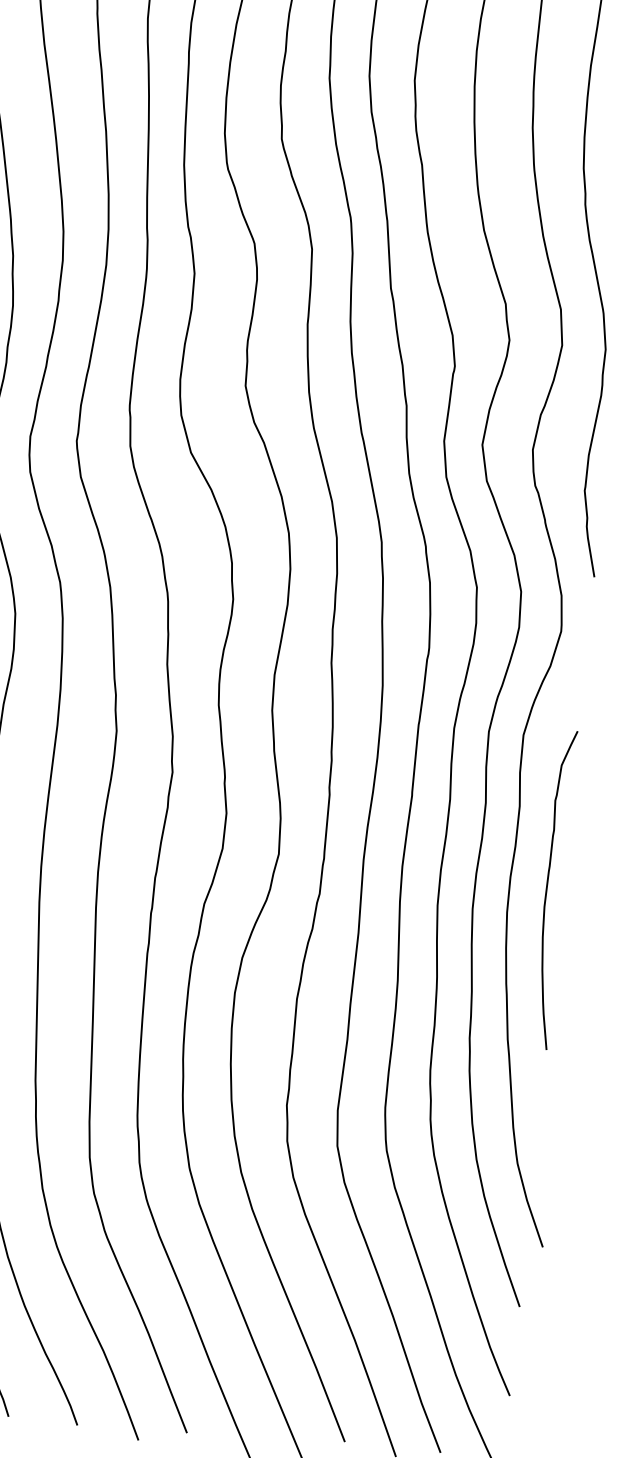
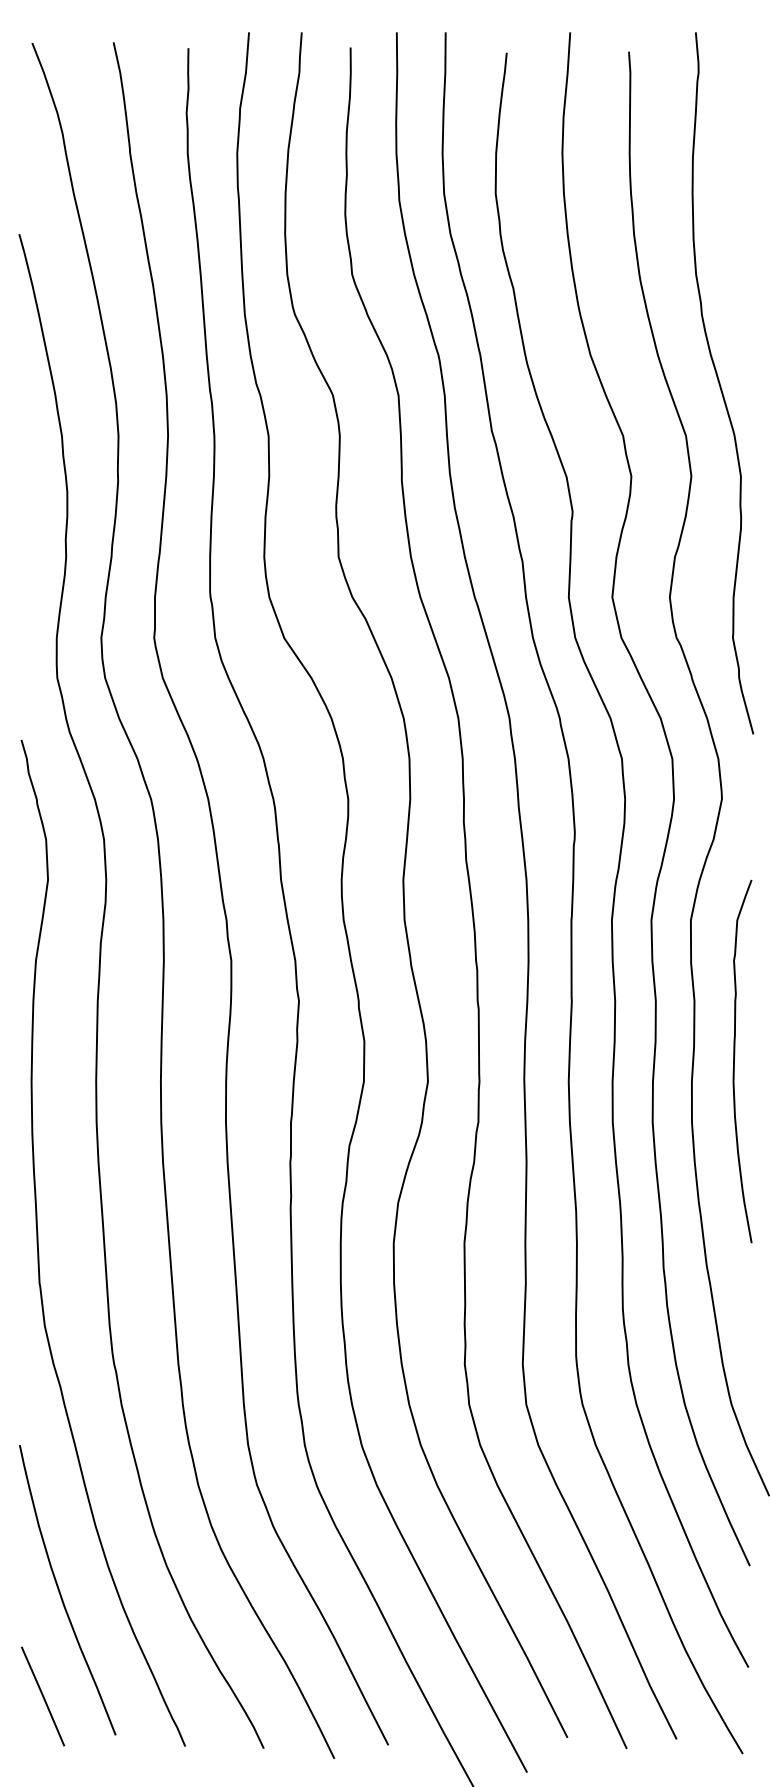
curve: (547, 889) -> (734, 1061), moved

